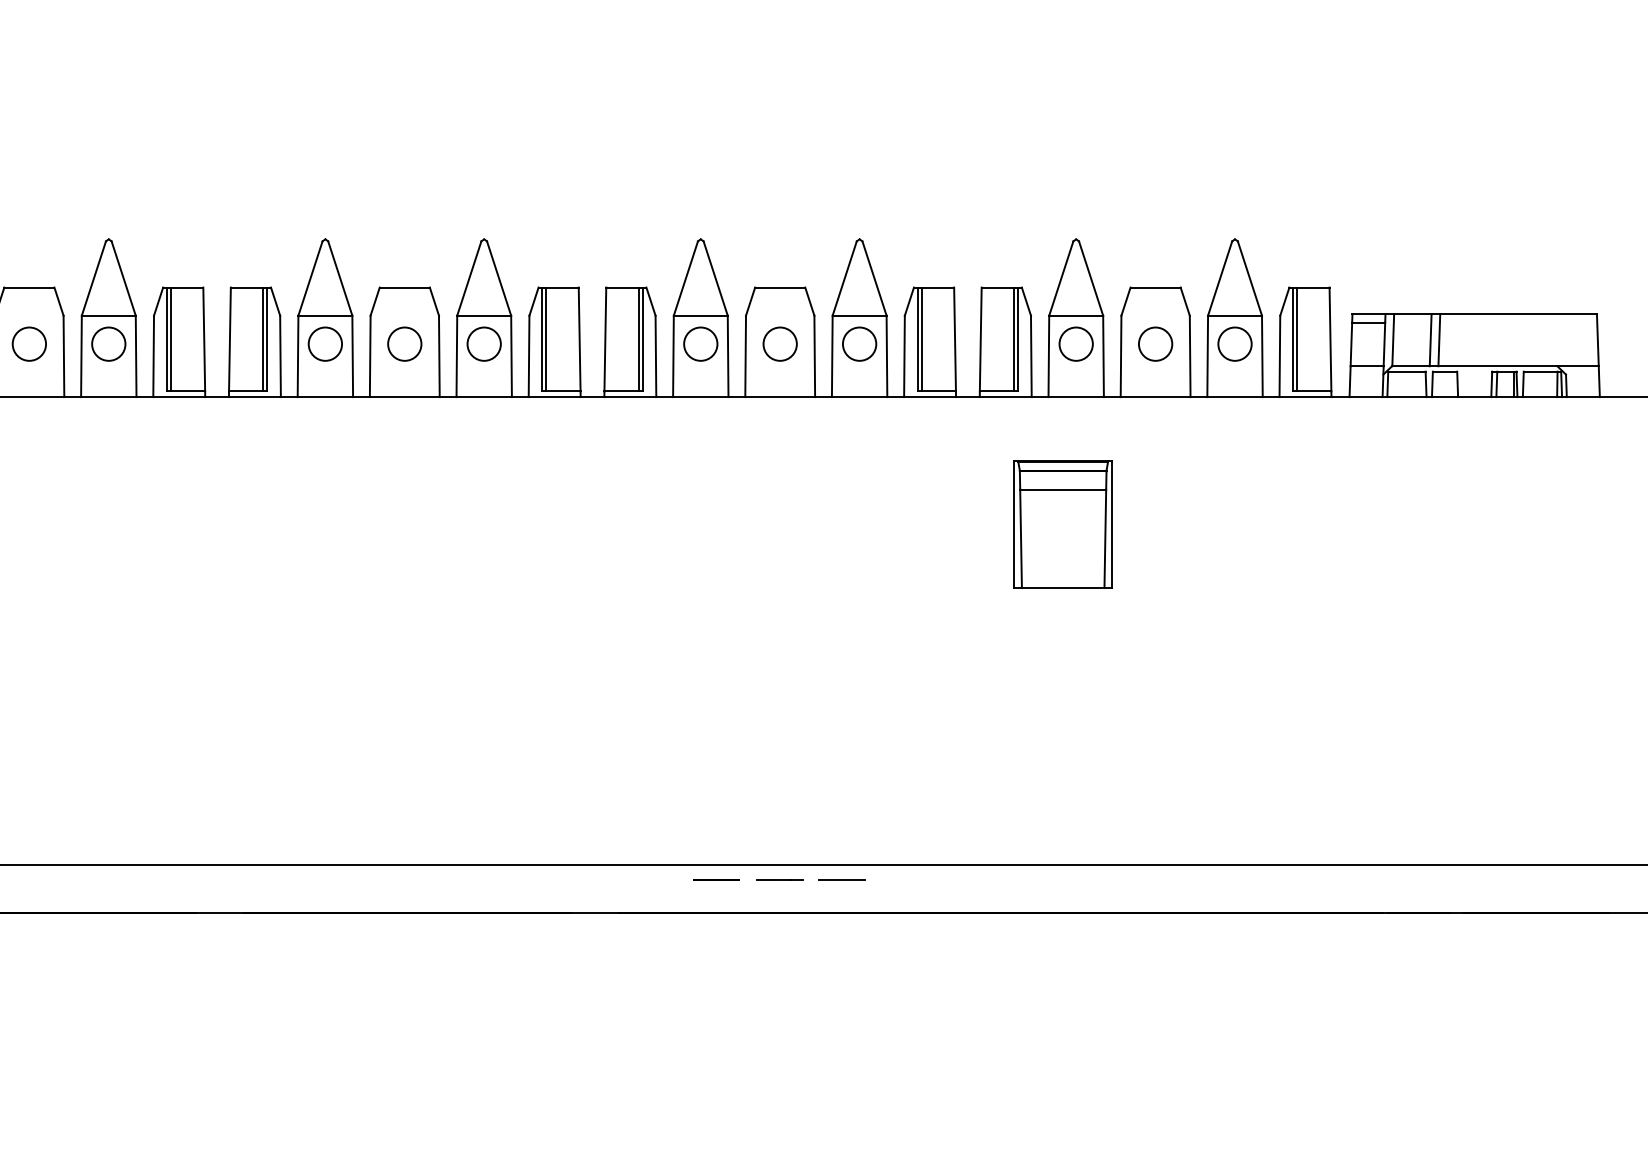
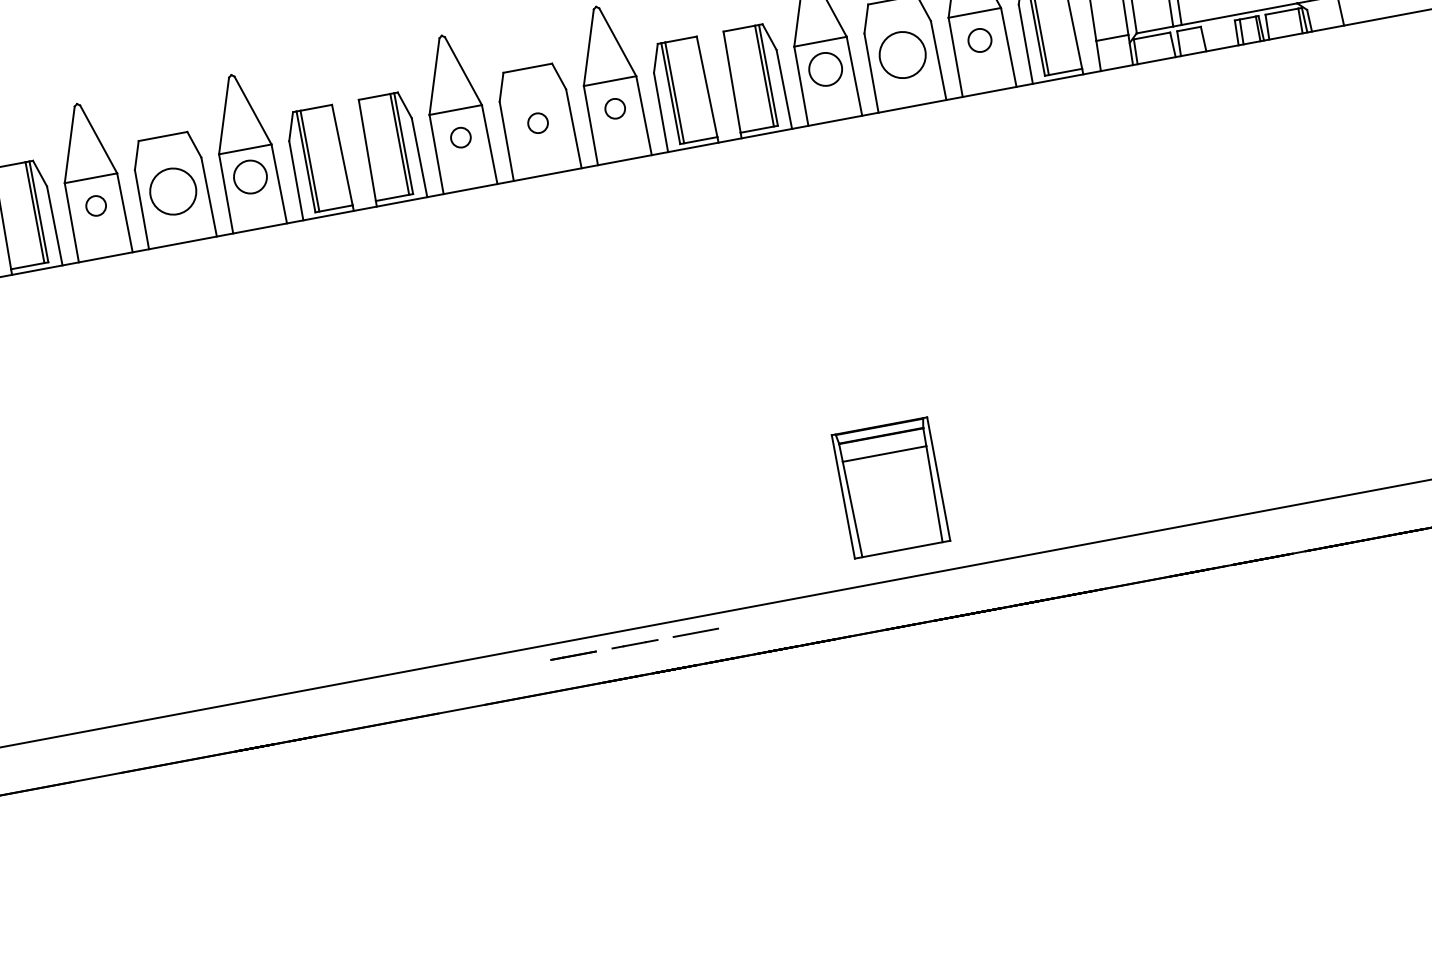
circle: (325, 343) -> (96, 205), size x0.6
circle: (404, 343) -> (172, 190), size x1.4
circle: (700, 343) -> (460, 137), size x0.6
circle: (779, 343) -> (537, 122), size x0.6
circle: (859, 343) -> (615, 108), size x0.6
circle: (1155, 343) -> (902, 54), size x1.4
circle: (1234, 343) -> (979, 39), size x0.7
part: (1062, 524) -> (890, 488), moved

